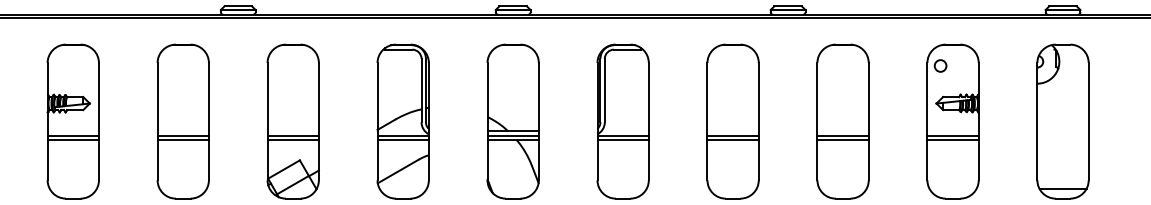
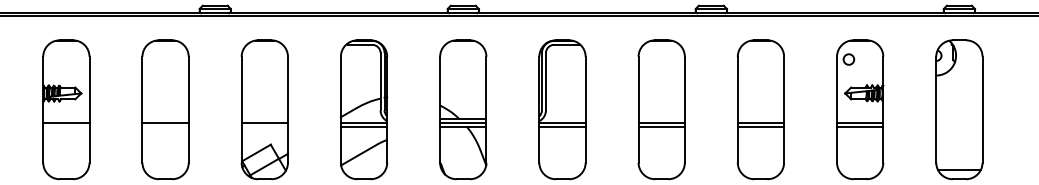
line: (73, 140) -> (66, 126), removed
line: (183, 140) -> (165, 126), removed
line: (292, 140) -> (264, 126), removed

